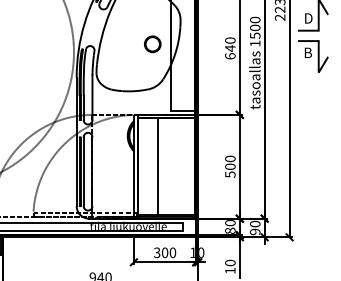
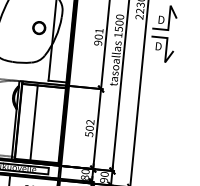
text: (230, 48) -> (98, 37), 640 -> 901
text: (309, 52) -> (159, 46), B -> D
text: (230, 158) -> (90, 121), 500 -> 502

